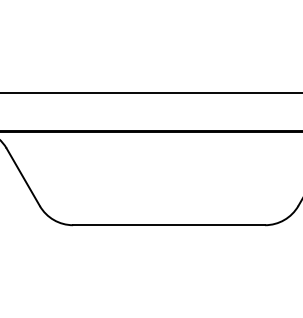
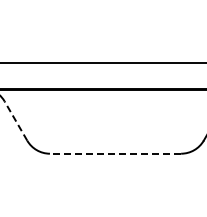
line: (22, 176) -> (15, 120), solid -> dashed
line: (169, 224) -> (115, 153), solid -> dashed

